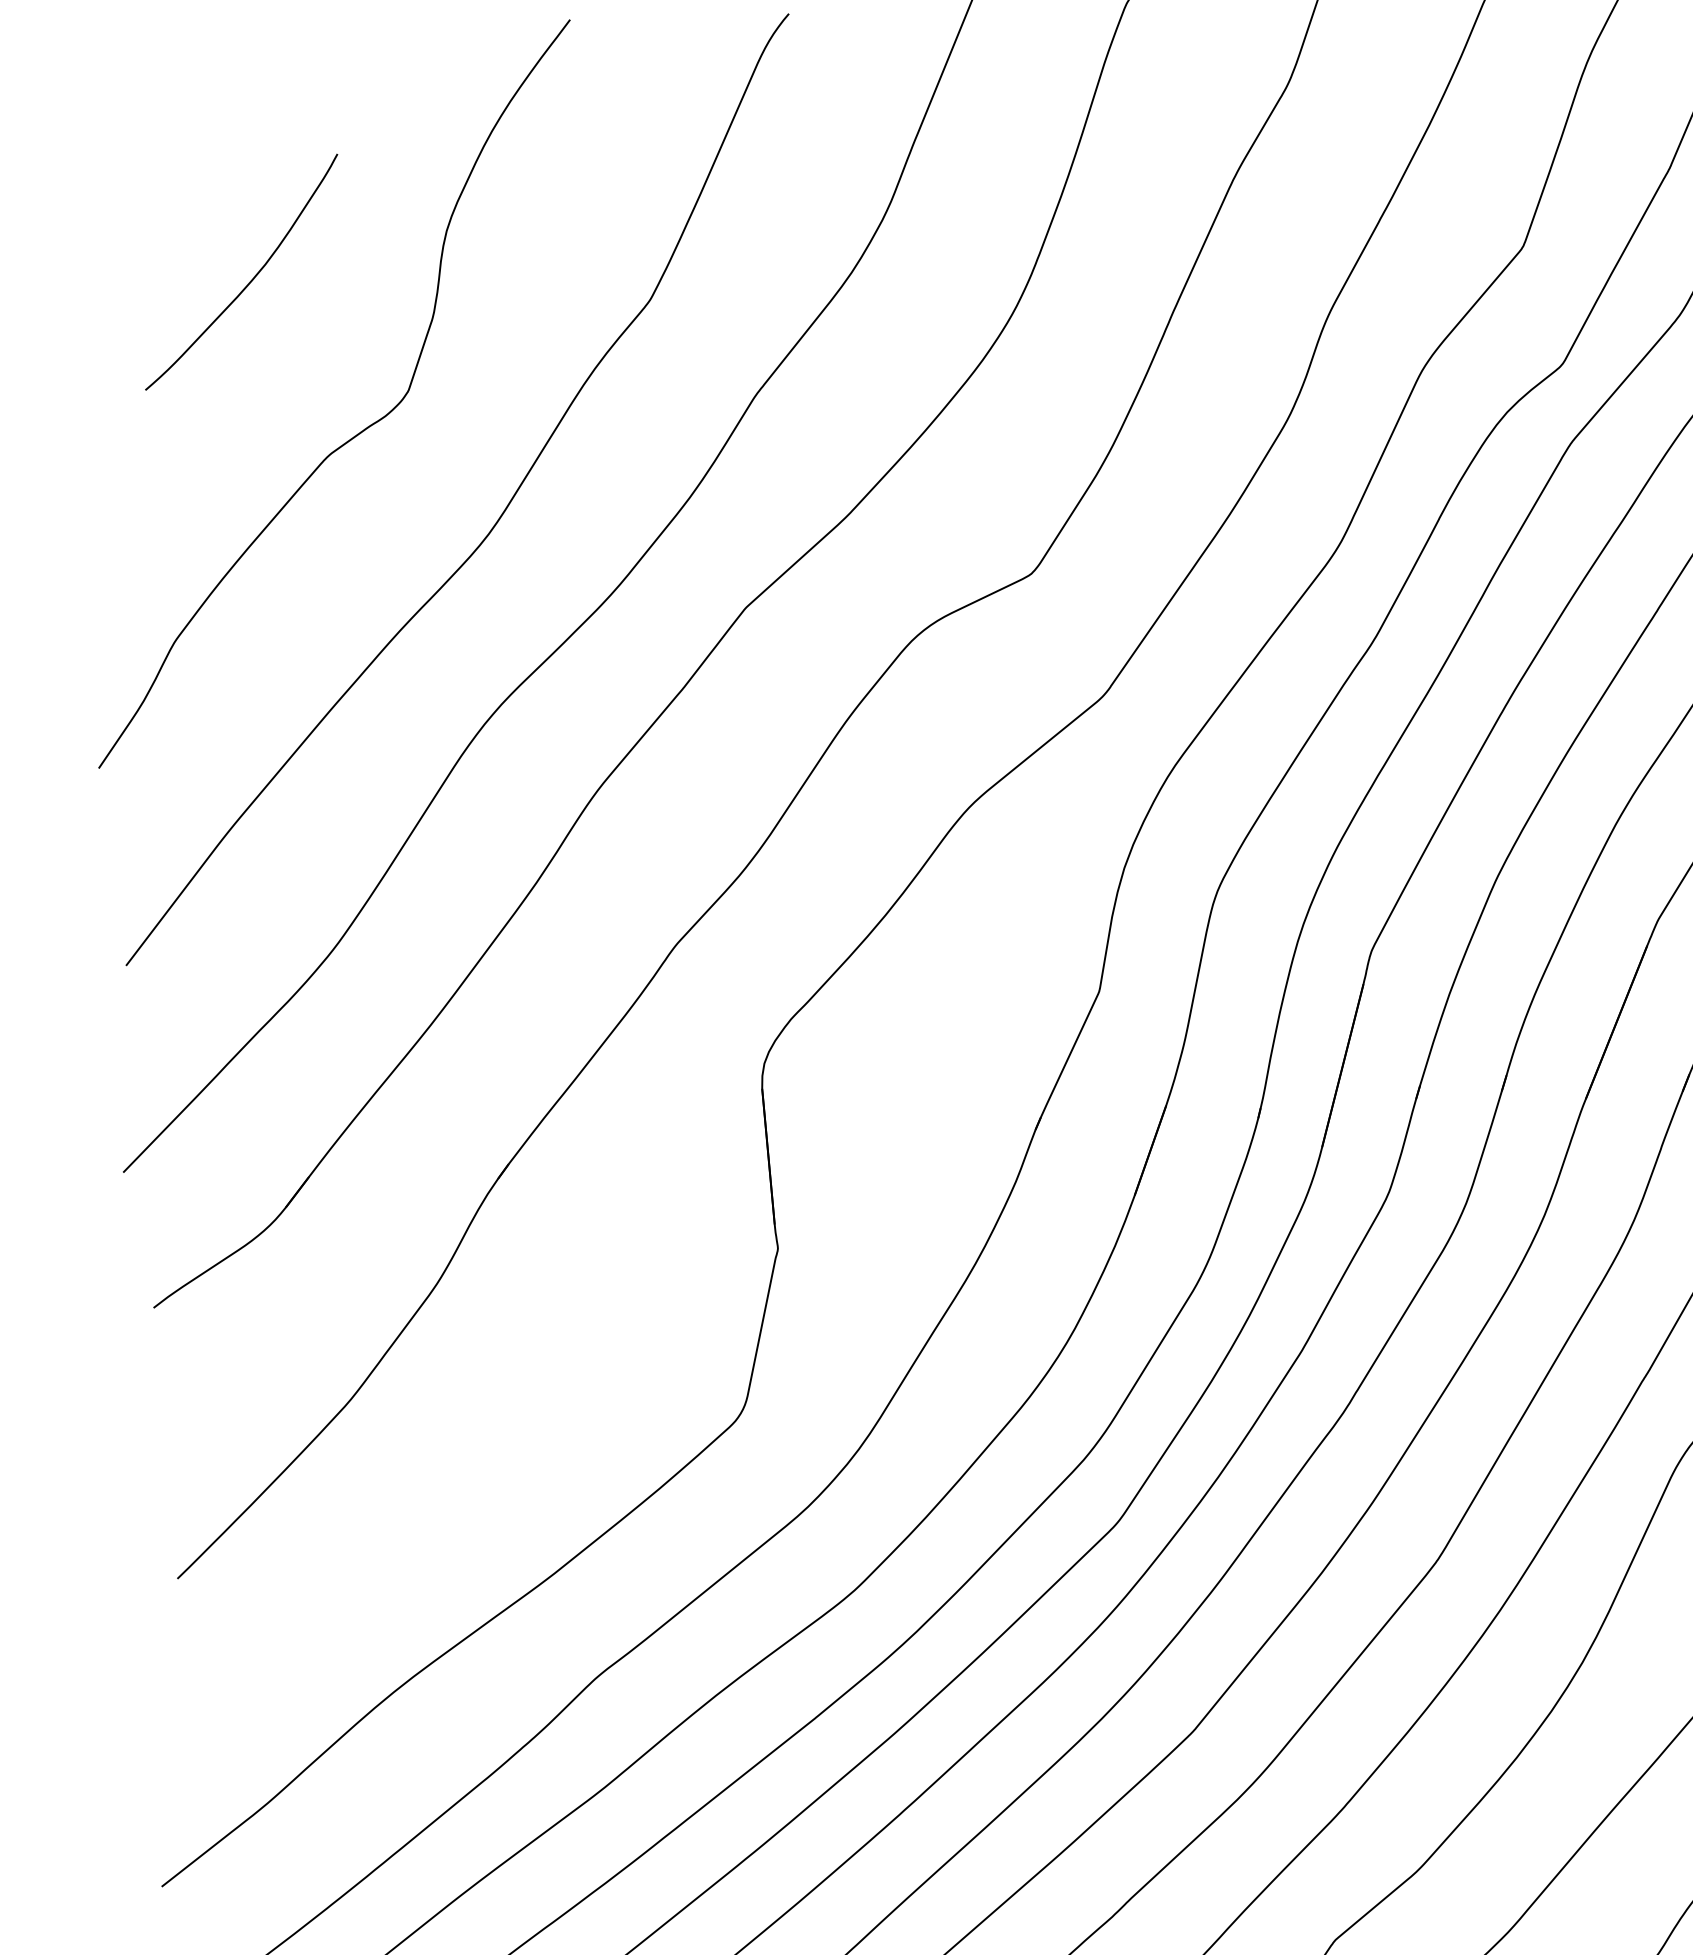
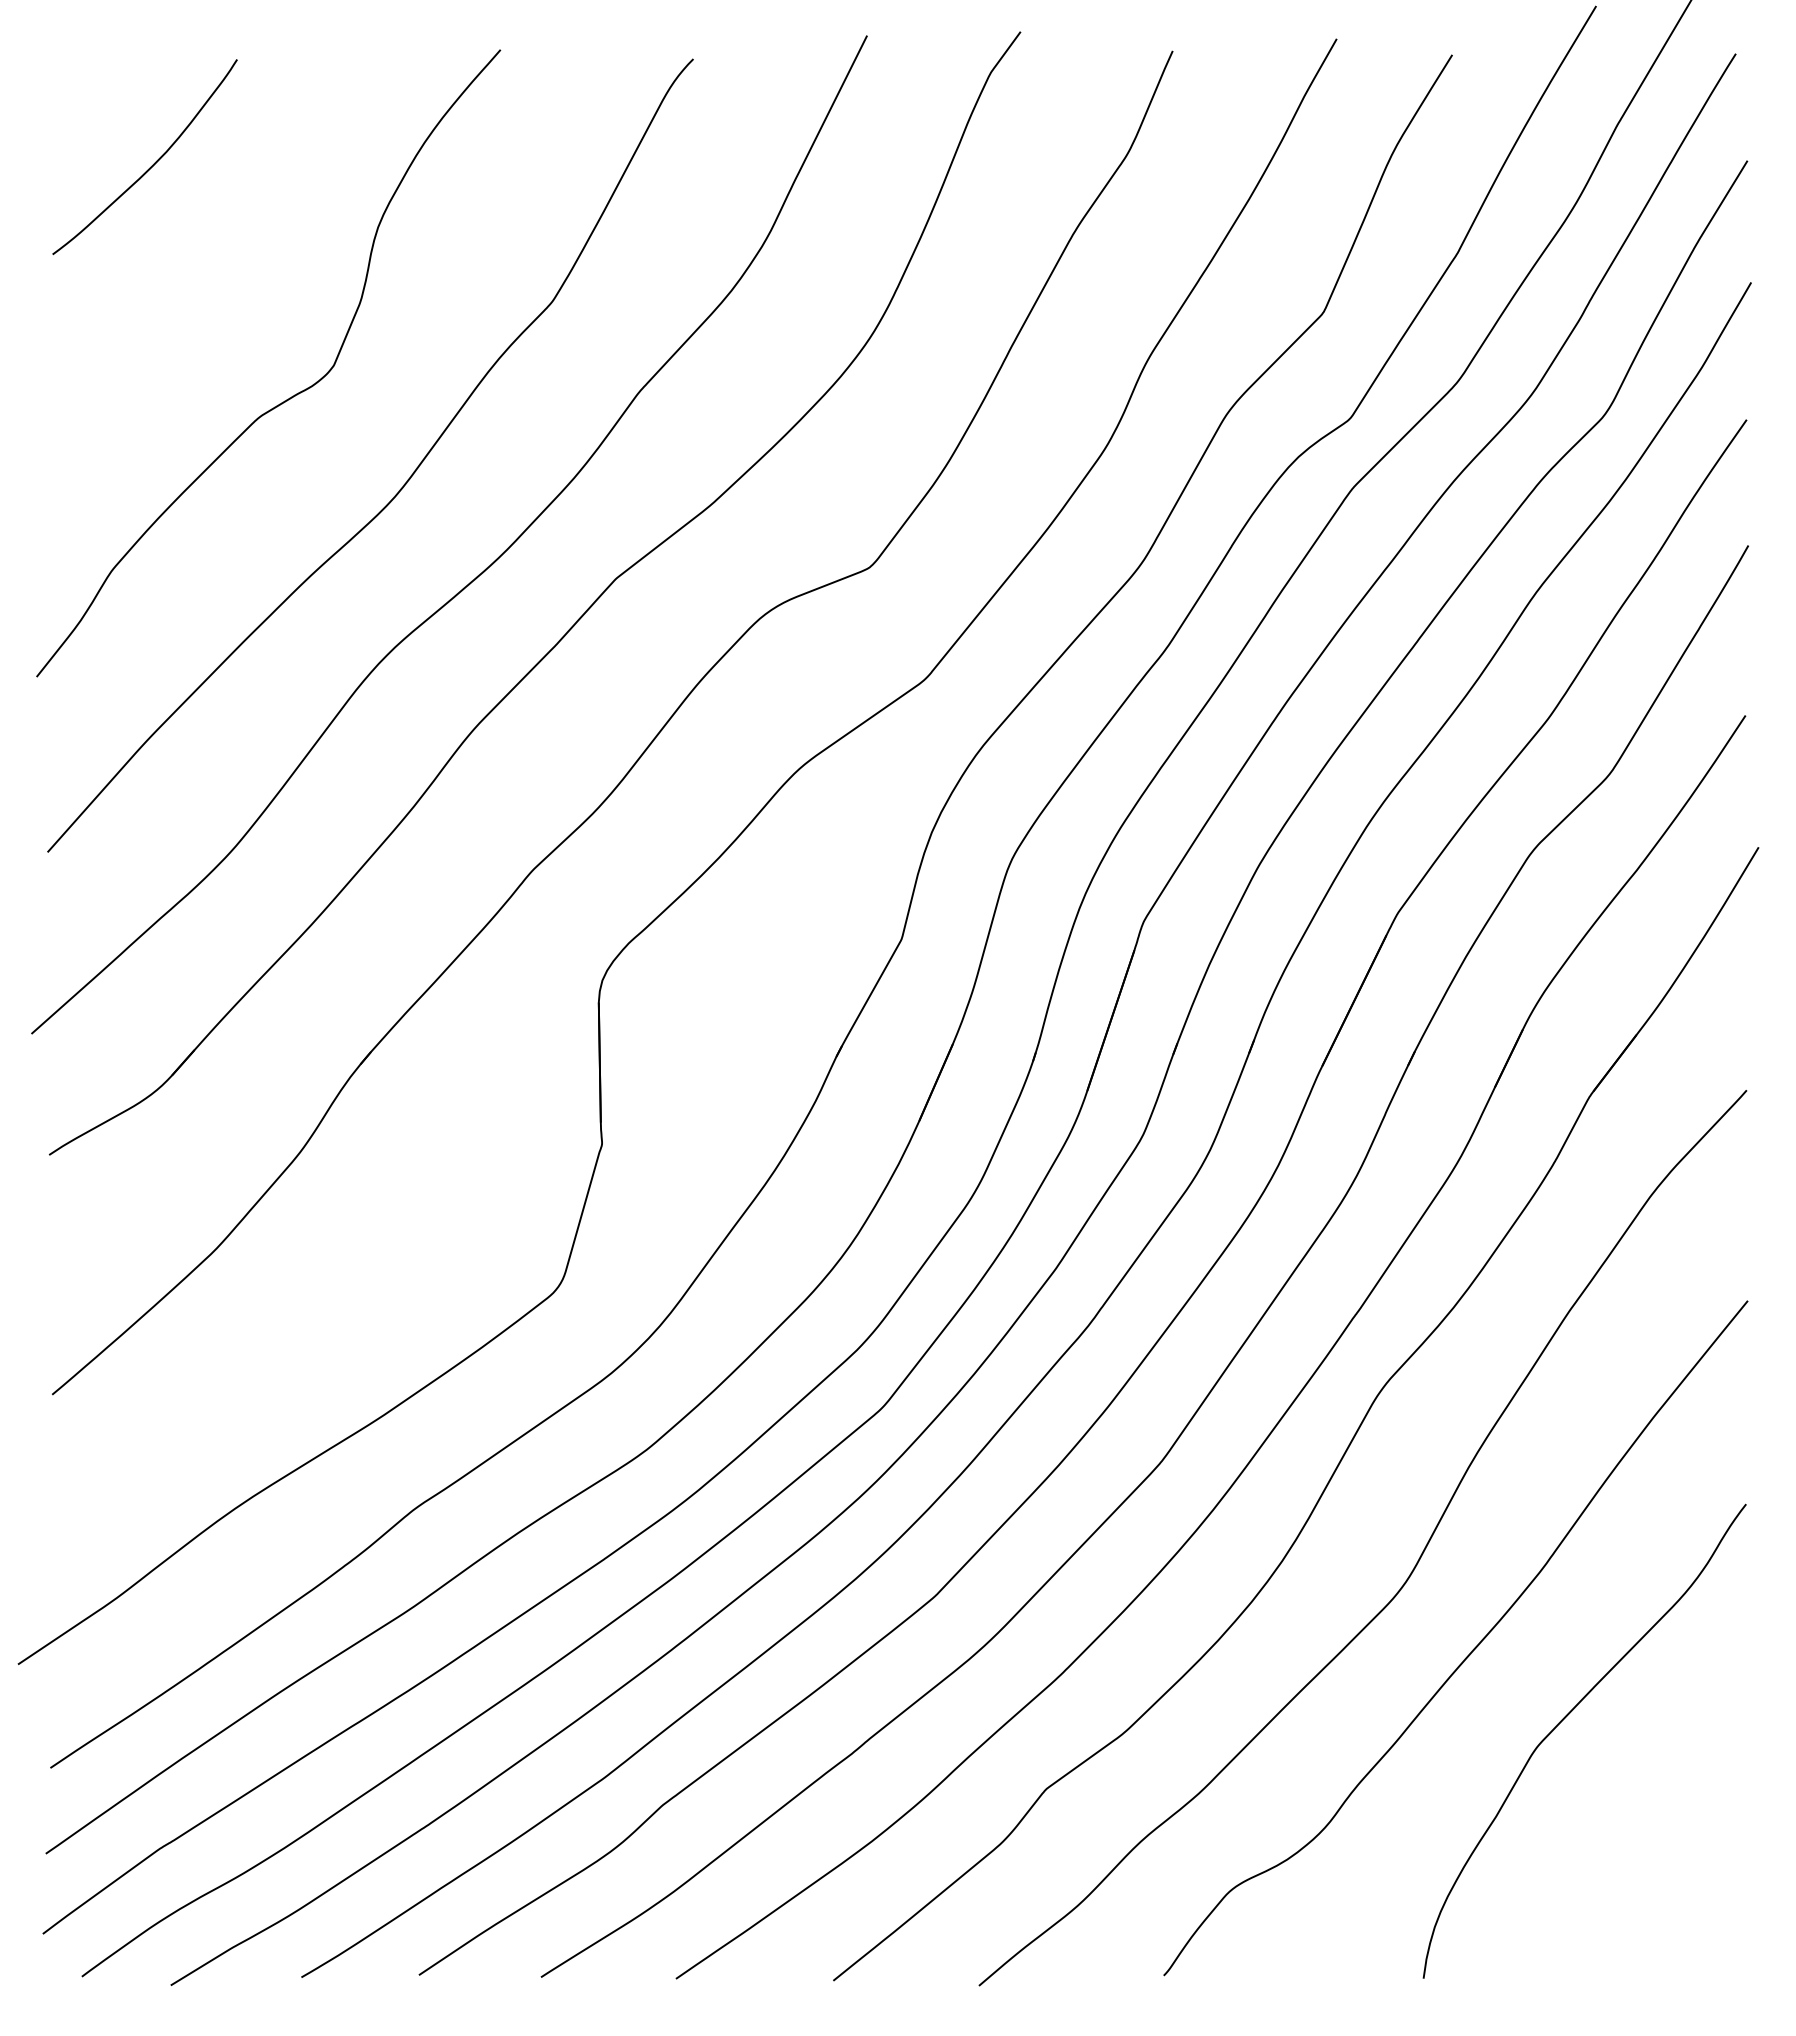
curve: (250, 279) -> (152, 164), moved

